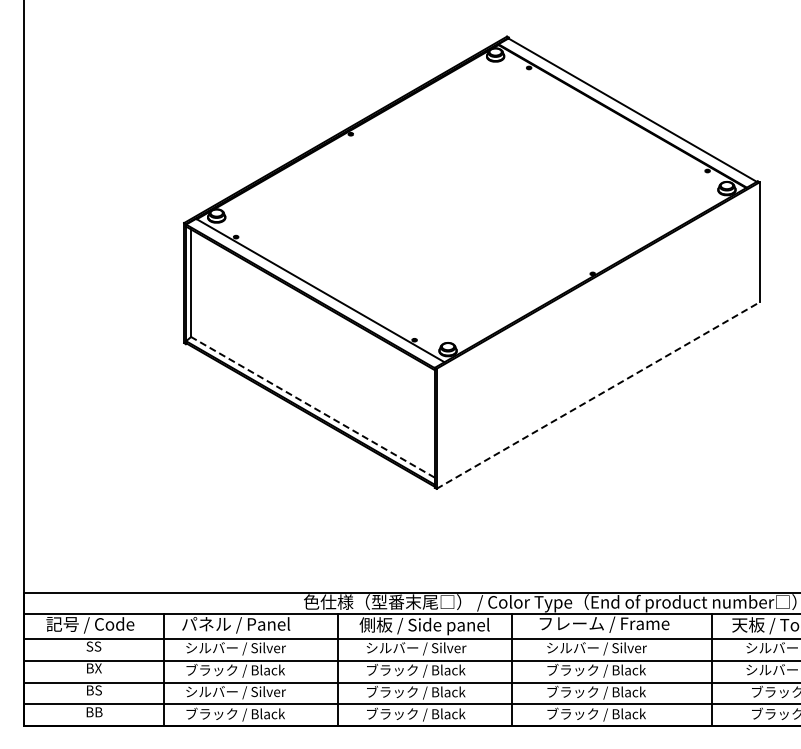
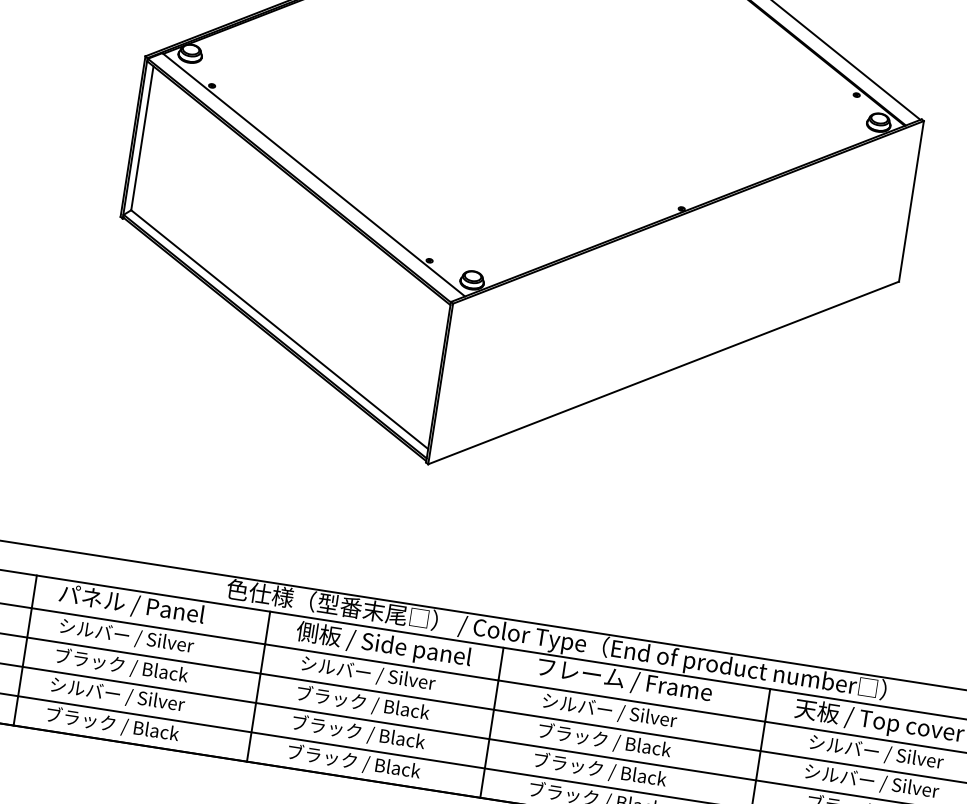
line: (598, 395) -> (664, 372), dashed -> solid
line: (312, 407) -> (279, 329), dashed -> solid

